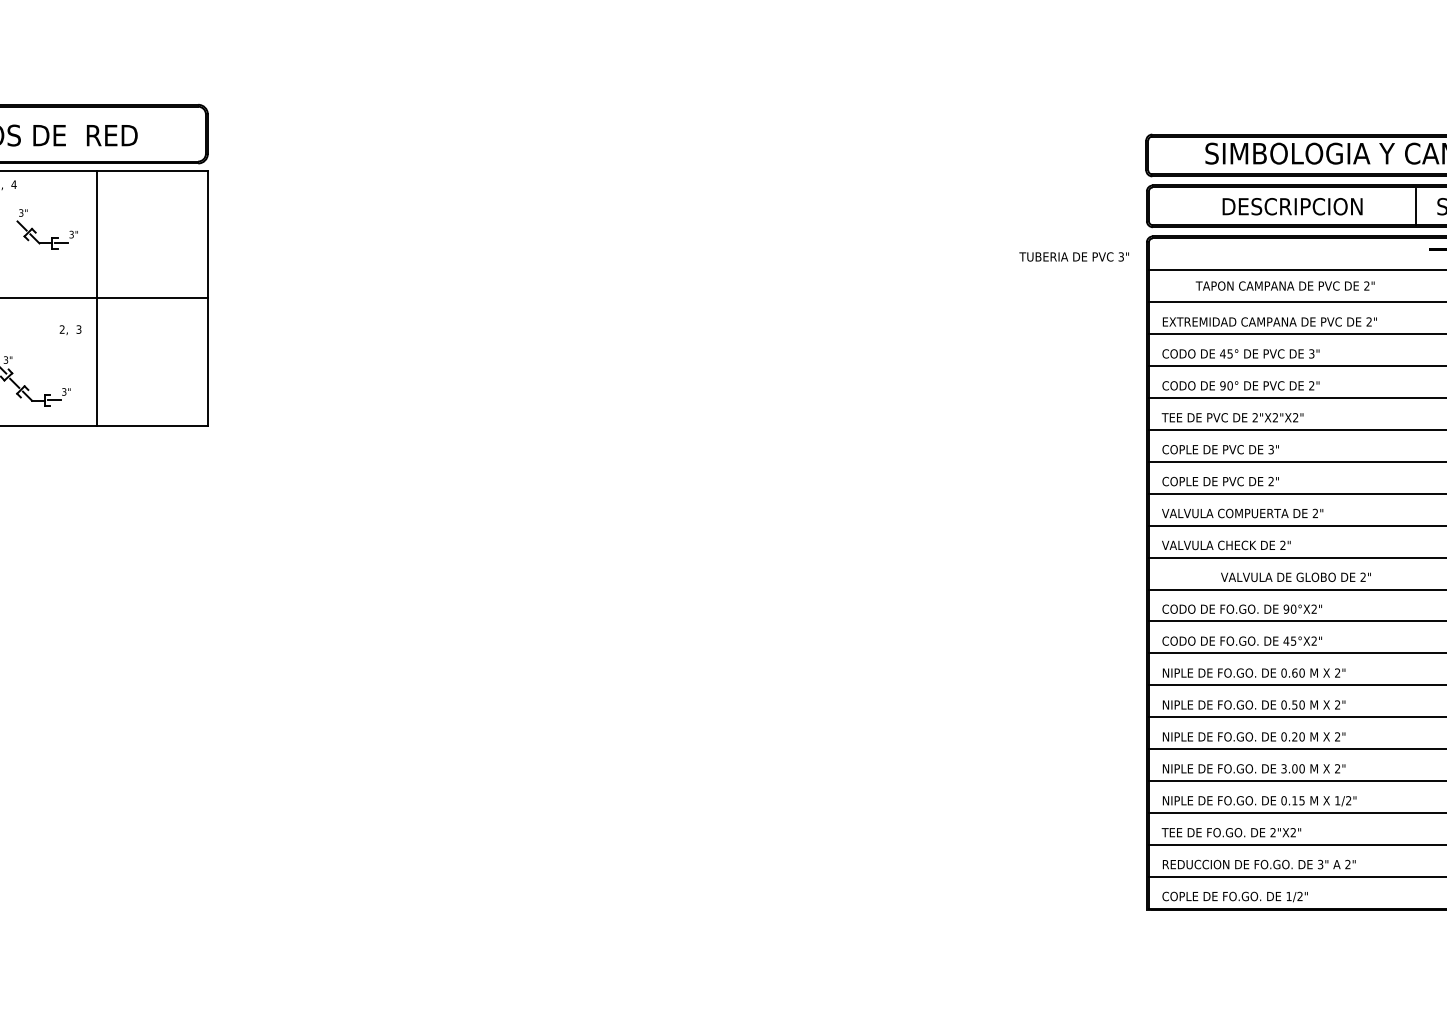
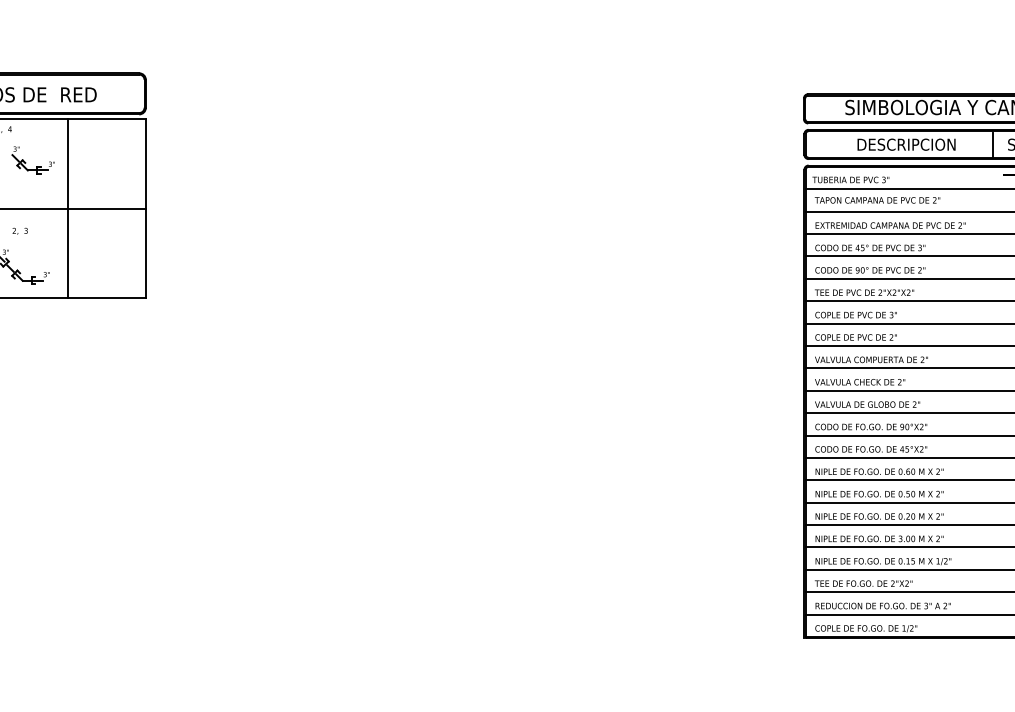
text: (1073, 256) -> (850, 179), moved
text: (1284, 285) -> (877, 199), moved
text: (70, 329) -> (20, 230), moved
text: (1295, 576) -> (867, 404), moved

